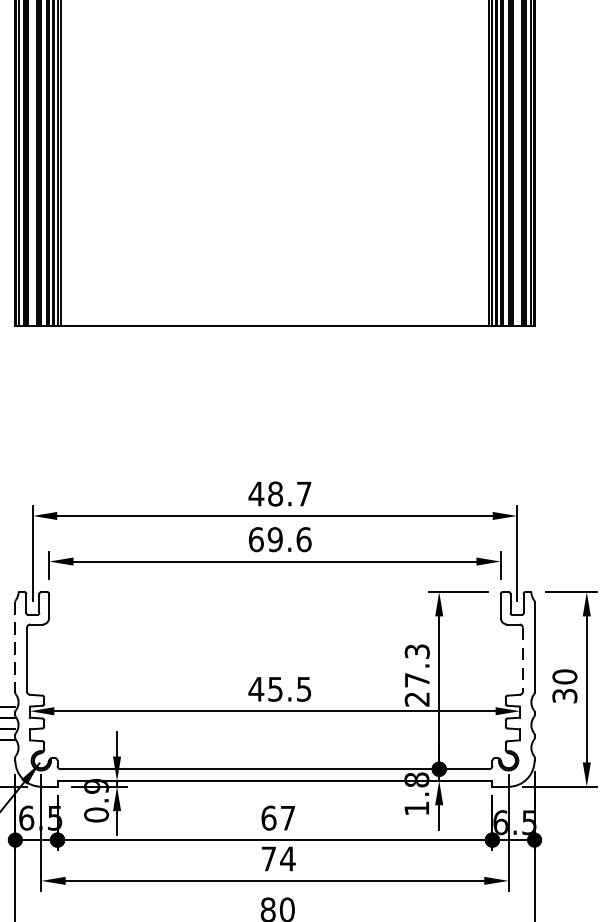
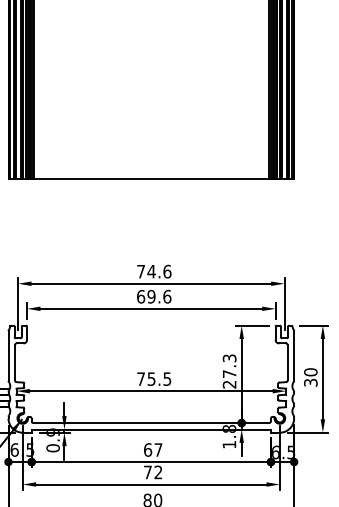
text: (278, 493) -> (153, 271), 48.7 -> 74.6
line: (15, 646) -> (8, 355), dashed -> solid
line: (522, 659) -> (287, 362), dashed -> solid
text: (255, 688) -> (140, 378), 45.5 -> 75.5
text: (288, 859) -> (158, 472), 74 -> 72

